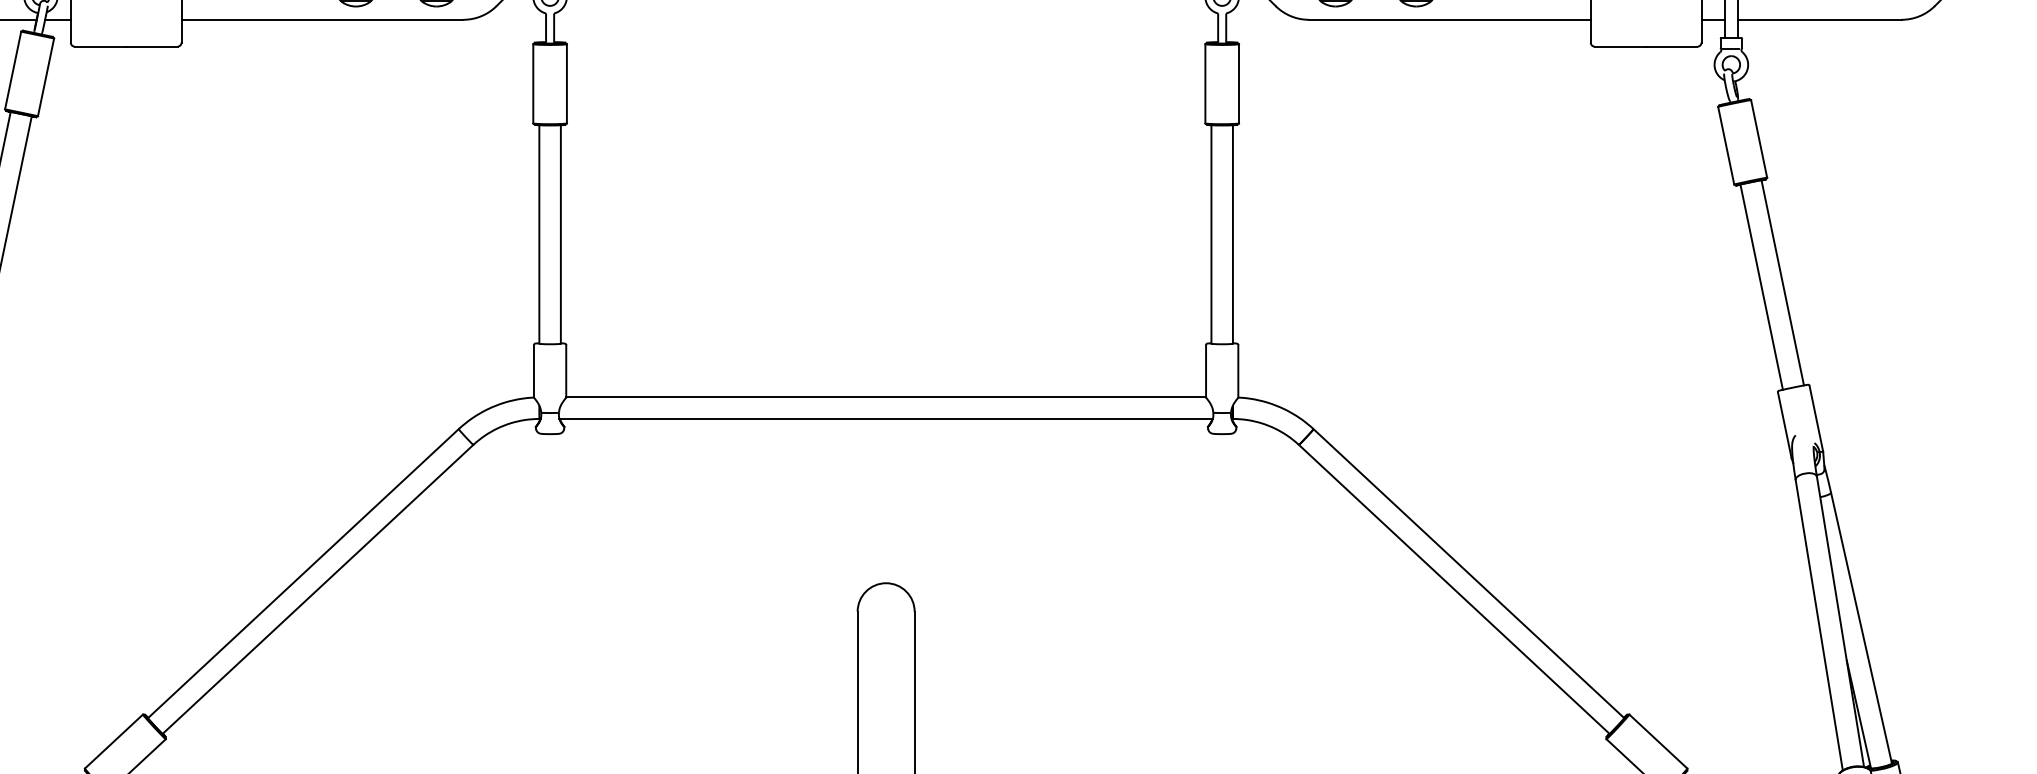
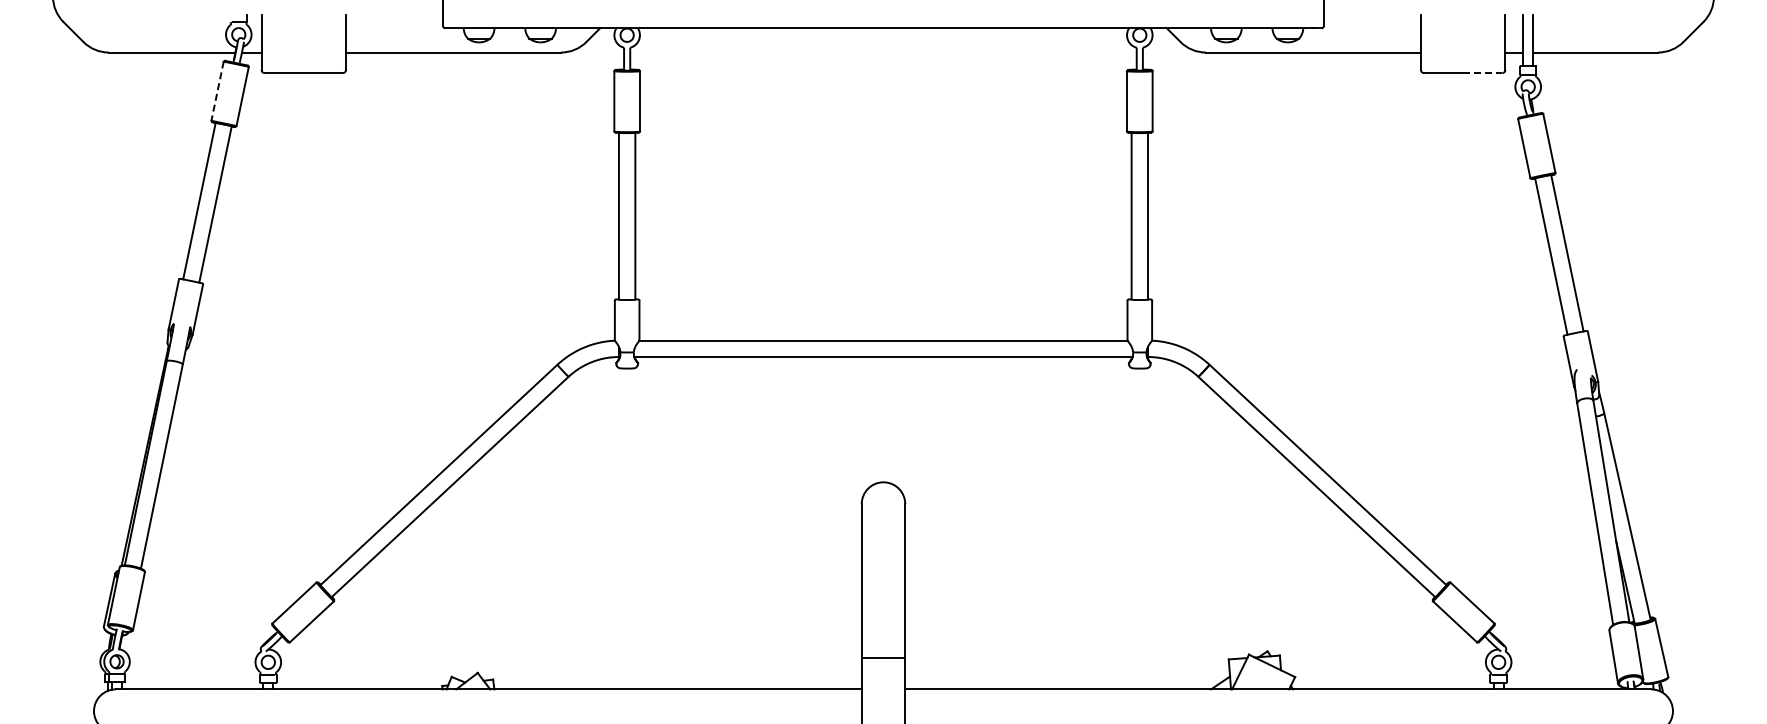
line: (1671, 47) -> (1482, 73), solid -> dashed
line: (13, 70) -> (217, 91), solid -> dashed

